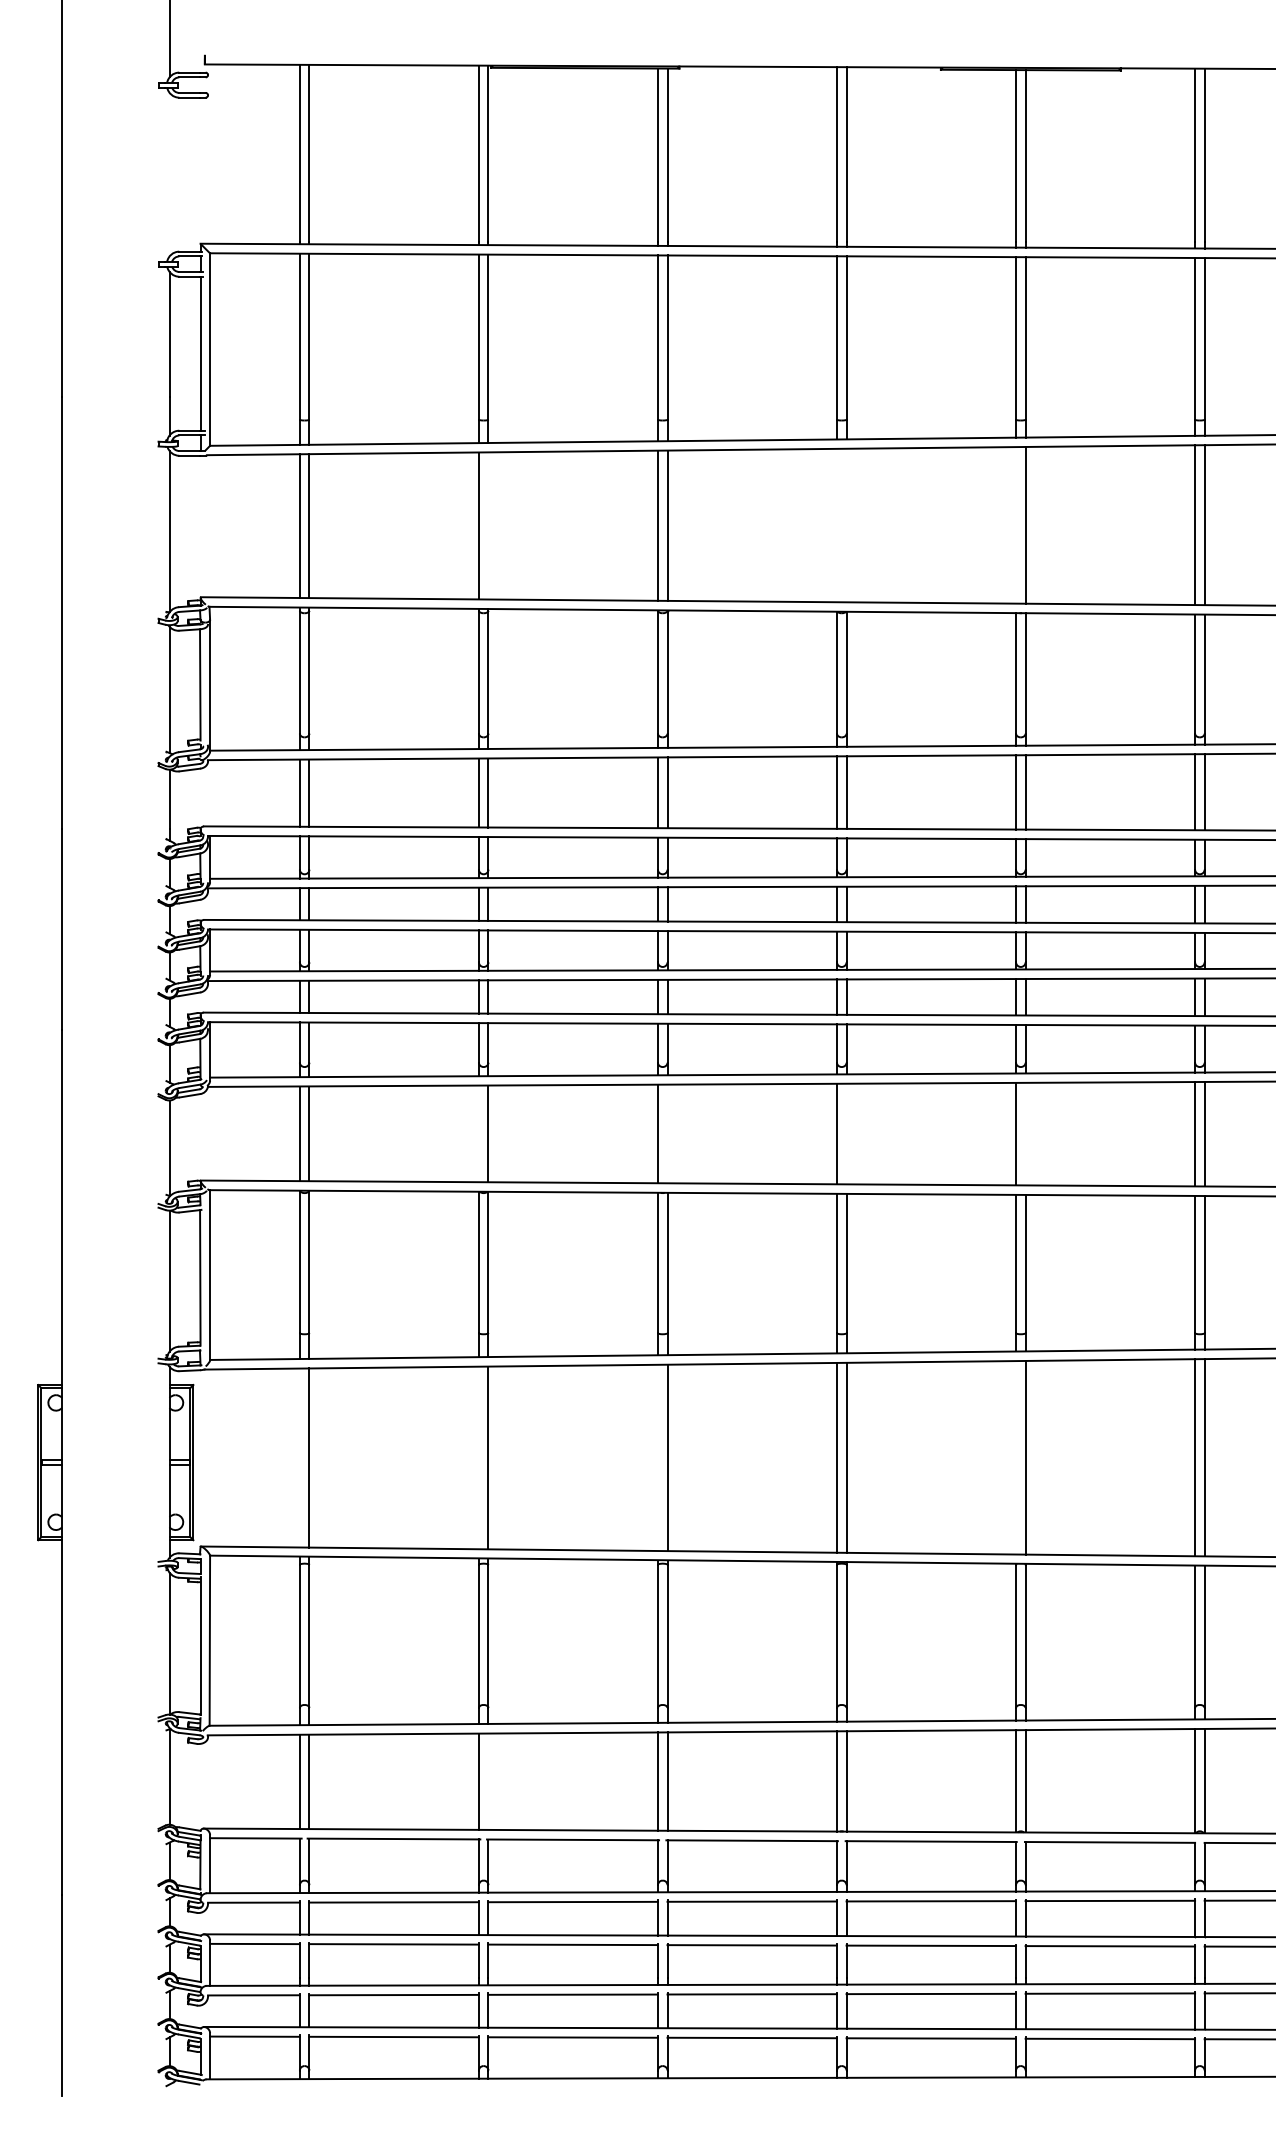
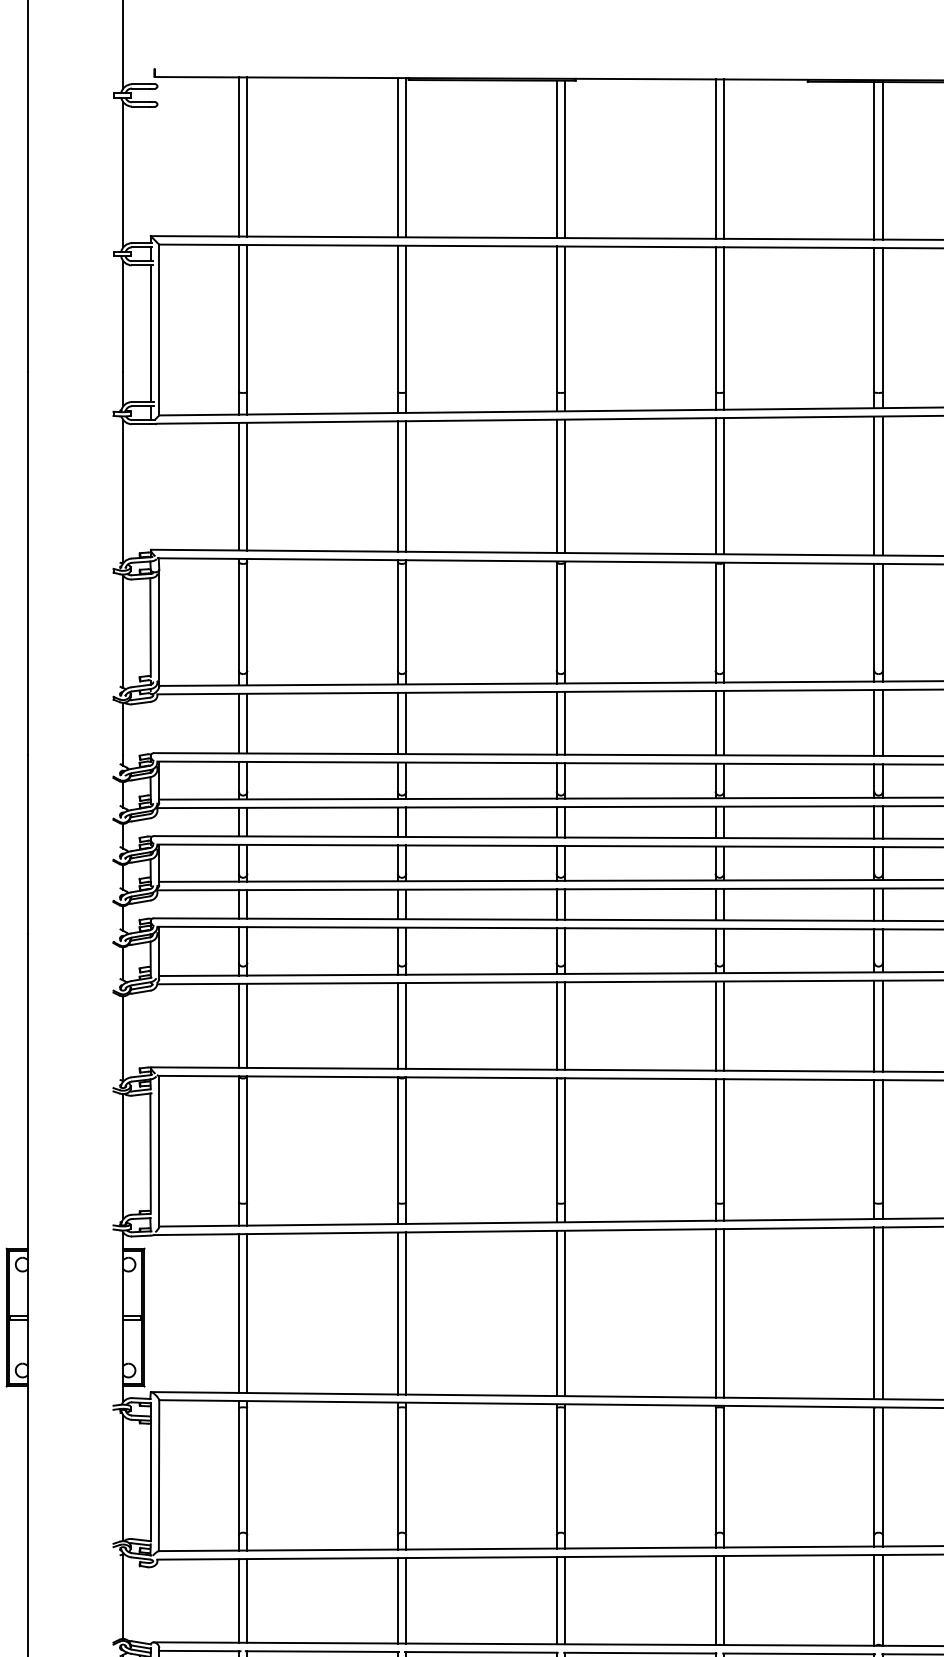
line: (169, 174) -> (123, 174), added
line: (488, 525) -> (406, 486), added
line: (837, 525) -> (715, 486), added
line: (846, 525) -> (723, 486), added
line: (1016, 525) -> (874, 486), added
line: (478, 1133) -> (397, 1025), added
line: (667, 1133) -> (565, 1025), added
line: (846, 1133) -> (723, 1025), added
line: (1025, 1133) -> (882, 1025), added
line: (299, 1457) -> (238, 1313), added
line: (478, 1457) -> (397, 1313), added
line: (657, 1457) -> (556, 1313), added
line: (1016, 1457) -> (874, 1313), added
line: (488, 1781) -> (406, 1600), added

